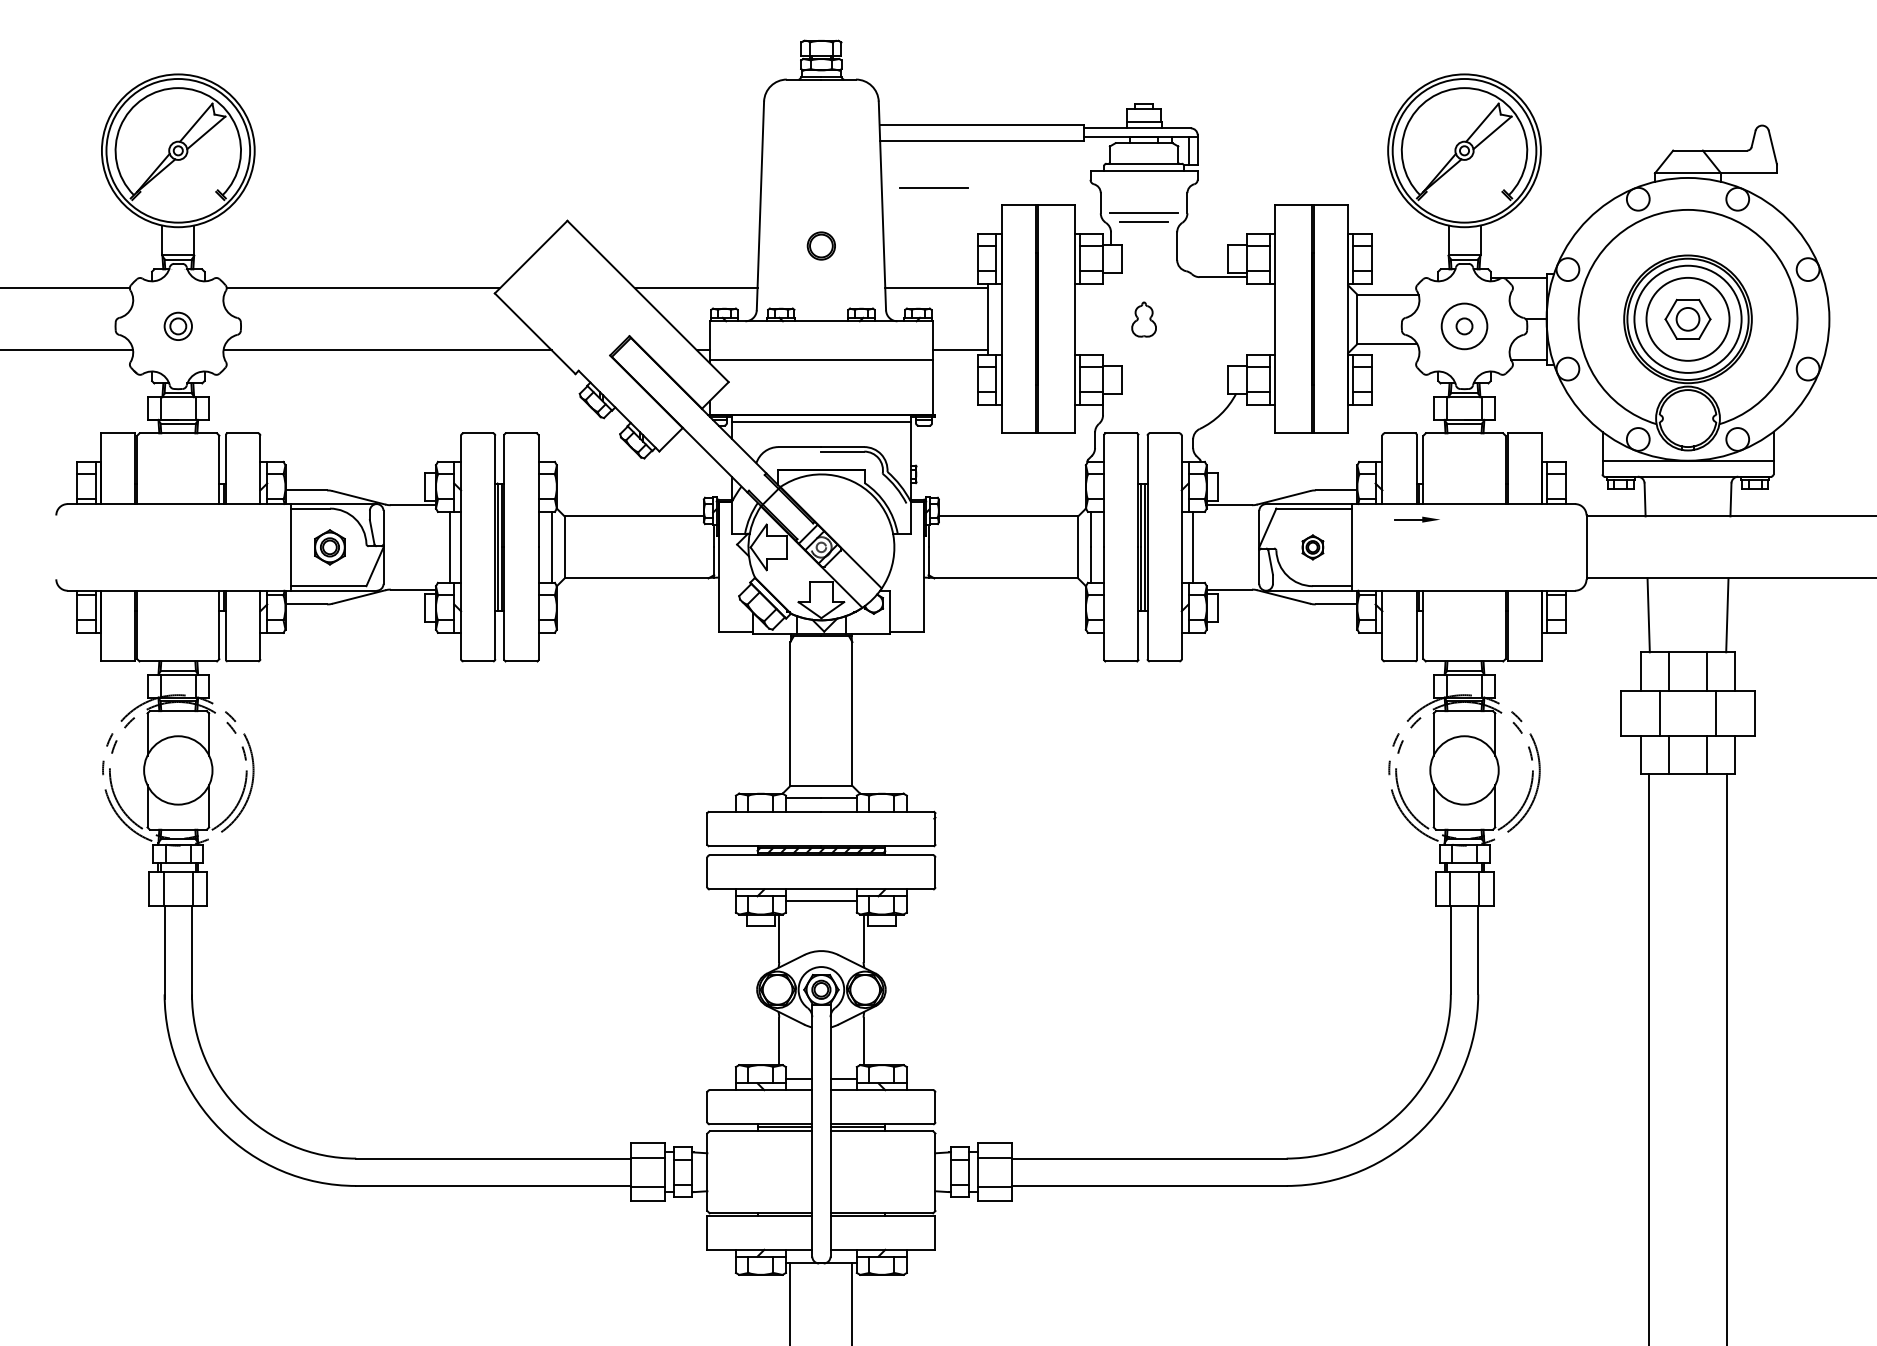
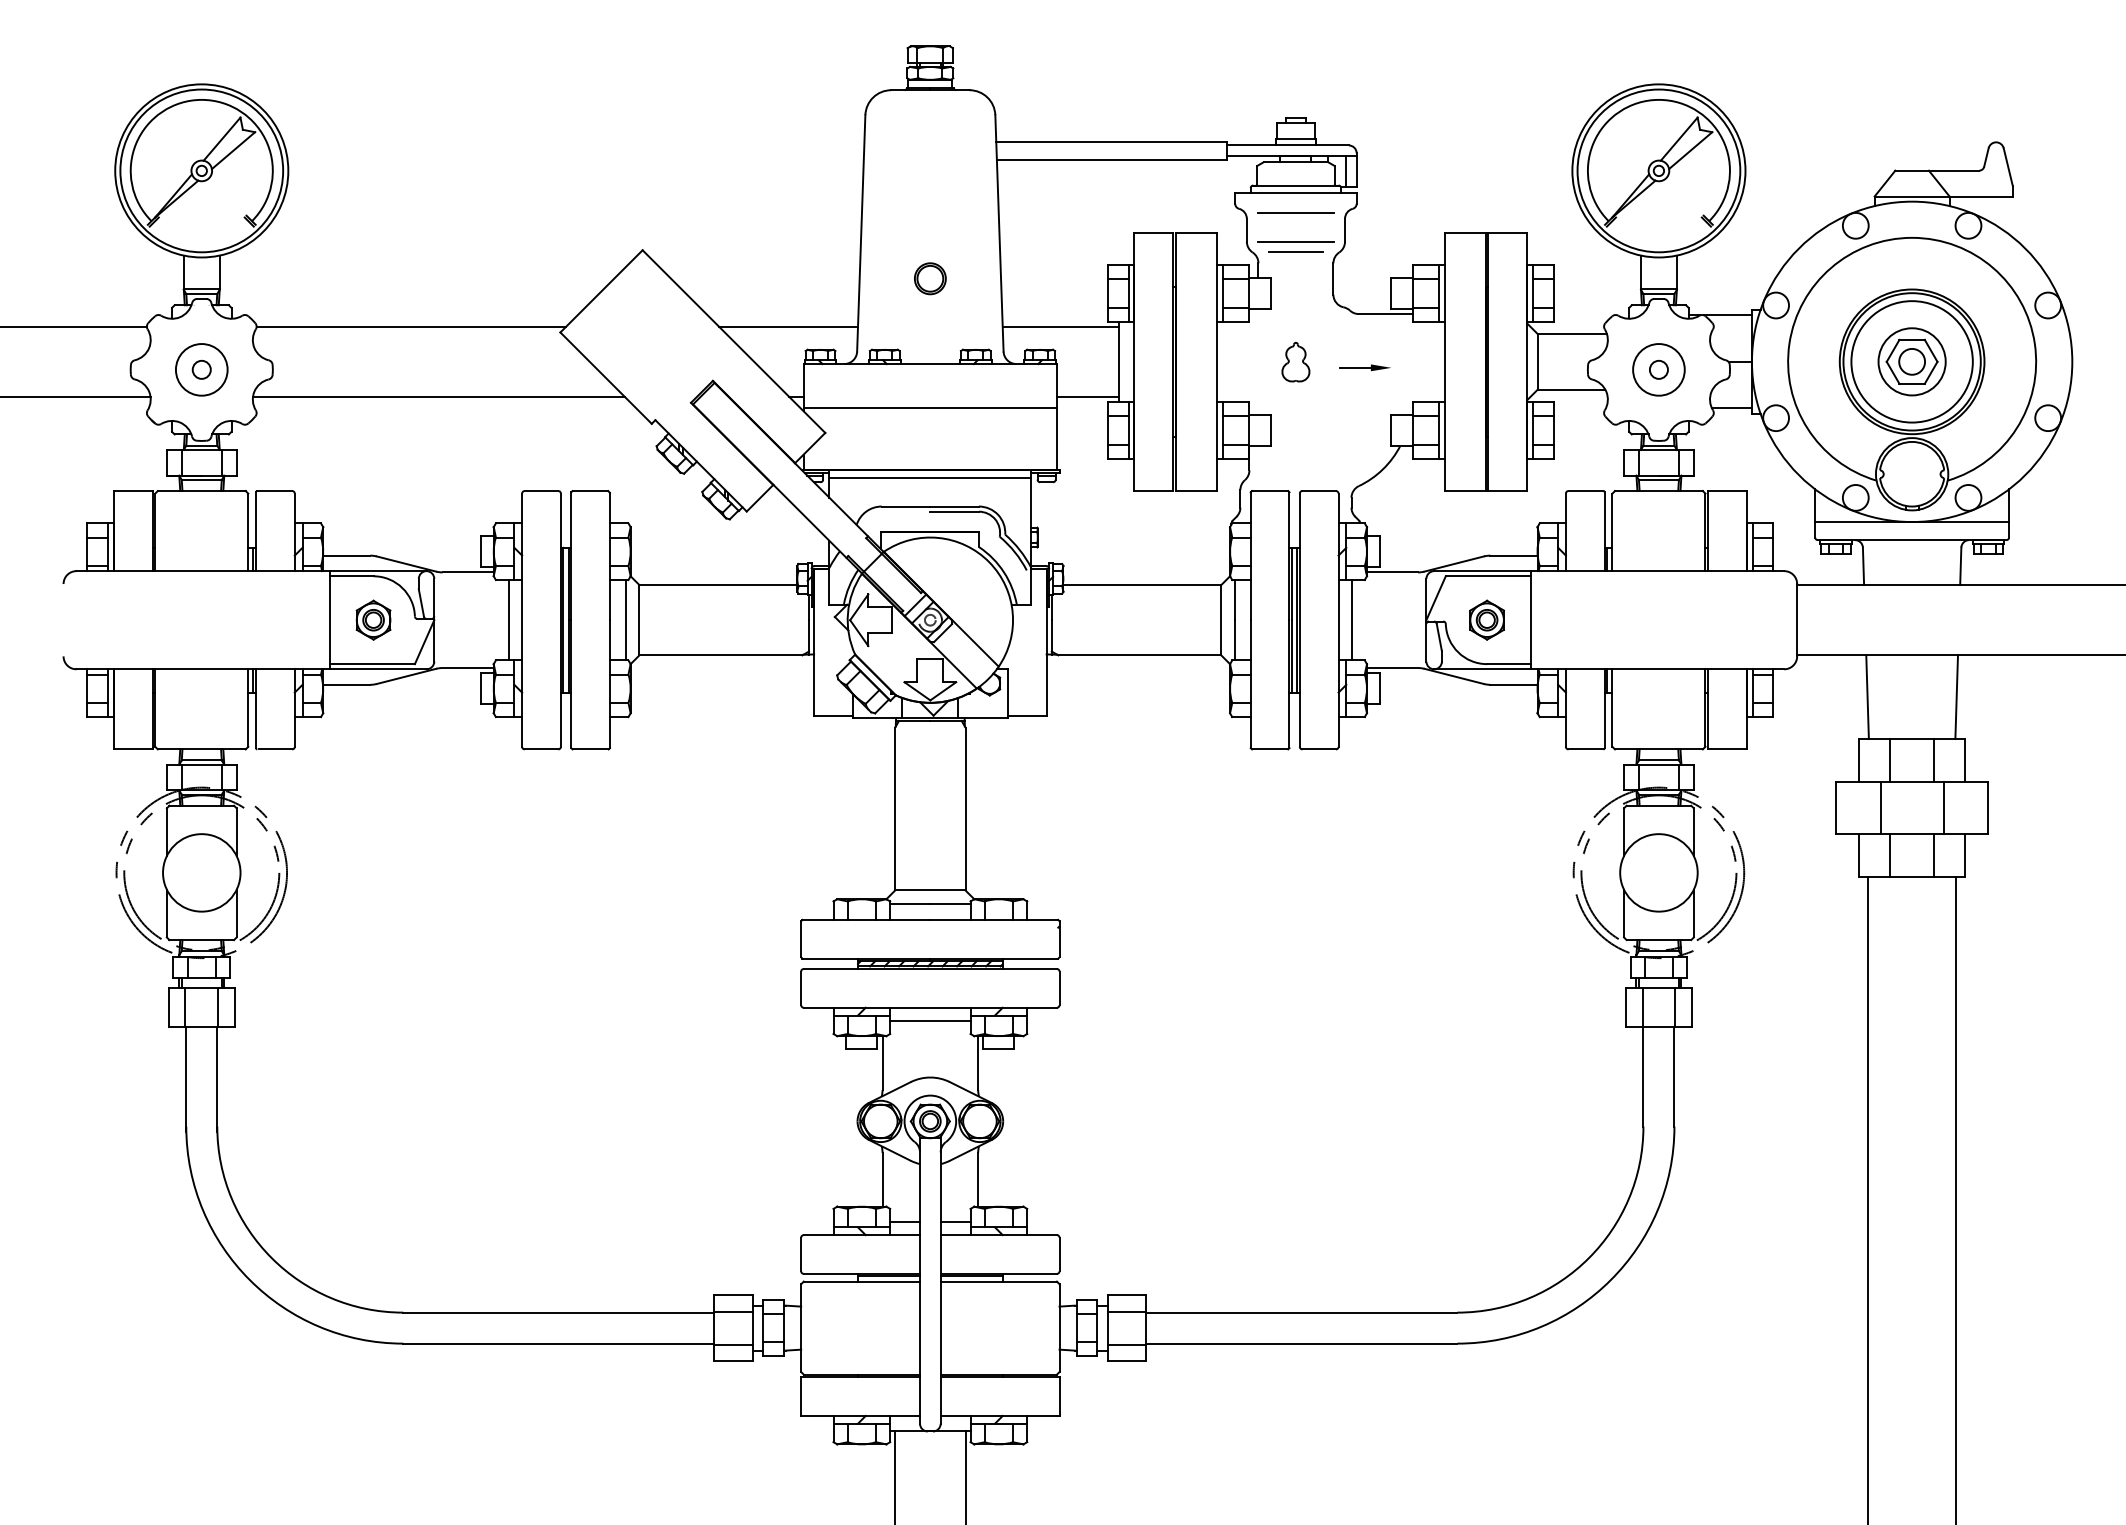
line: (933, 187) -> (1295, 212), moved
circle: (1687, 319) -> (1911, 362), size x0.71
circle: (178, 326) -> (201, 369), size x1.67
part: (1416, 519) -> (1364, 367), moved
part: (1312, 547) -> (1486, 620), size x1.43

